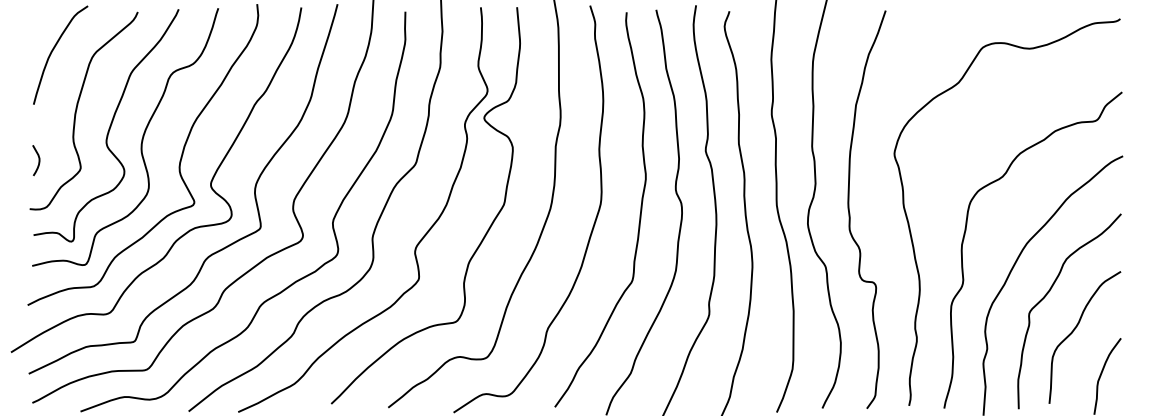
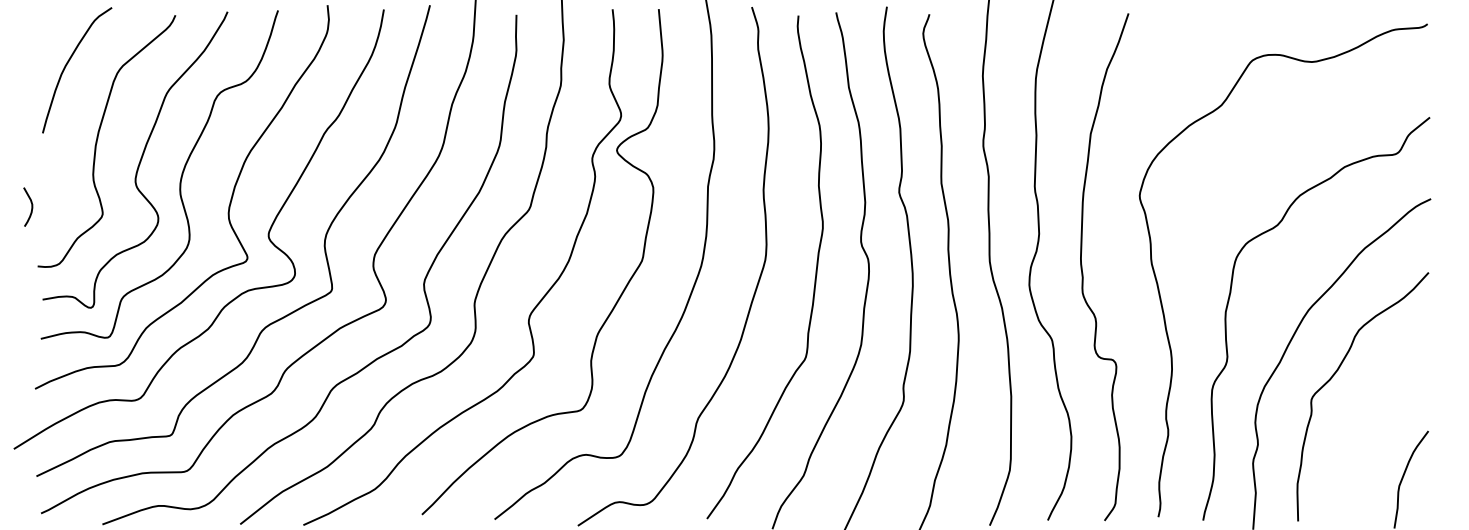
curve: (38, 160) -> (31, 207), moved
curve: (1076, 328) -> (1371, 418), removed

